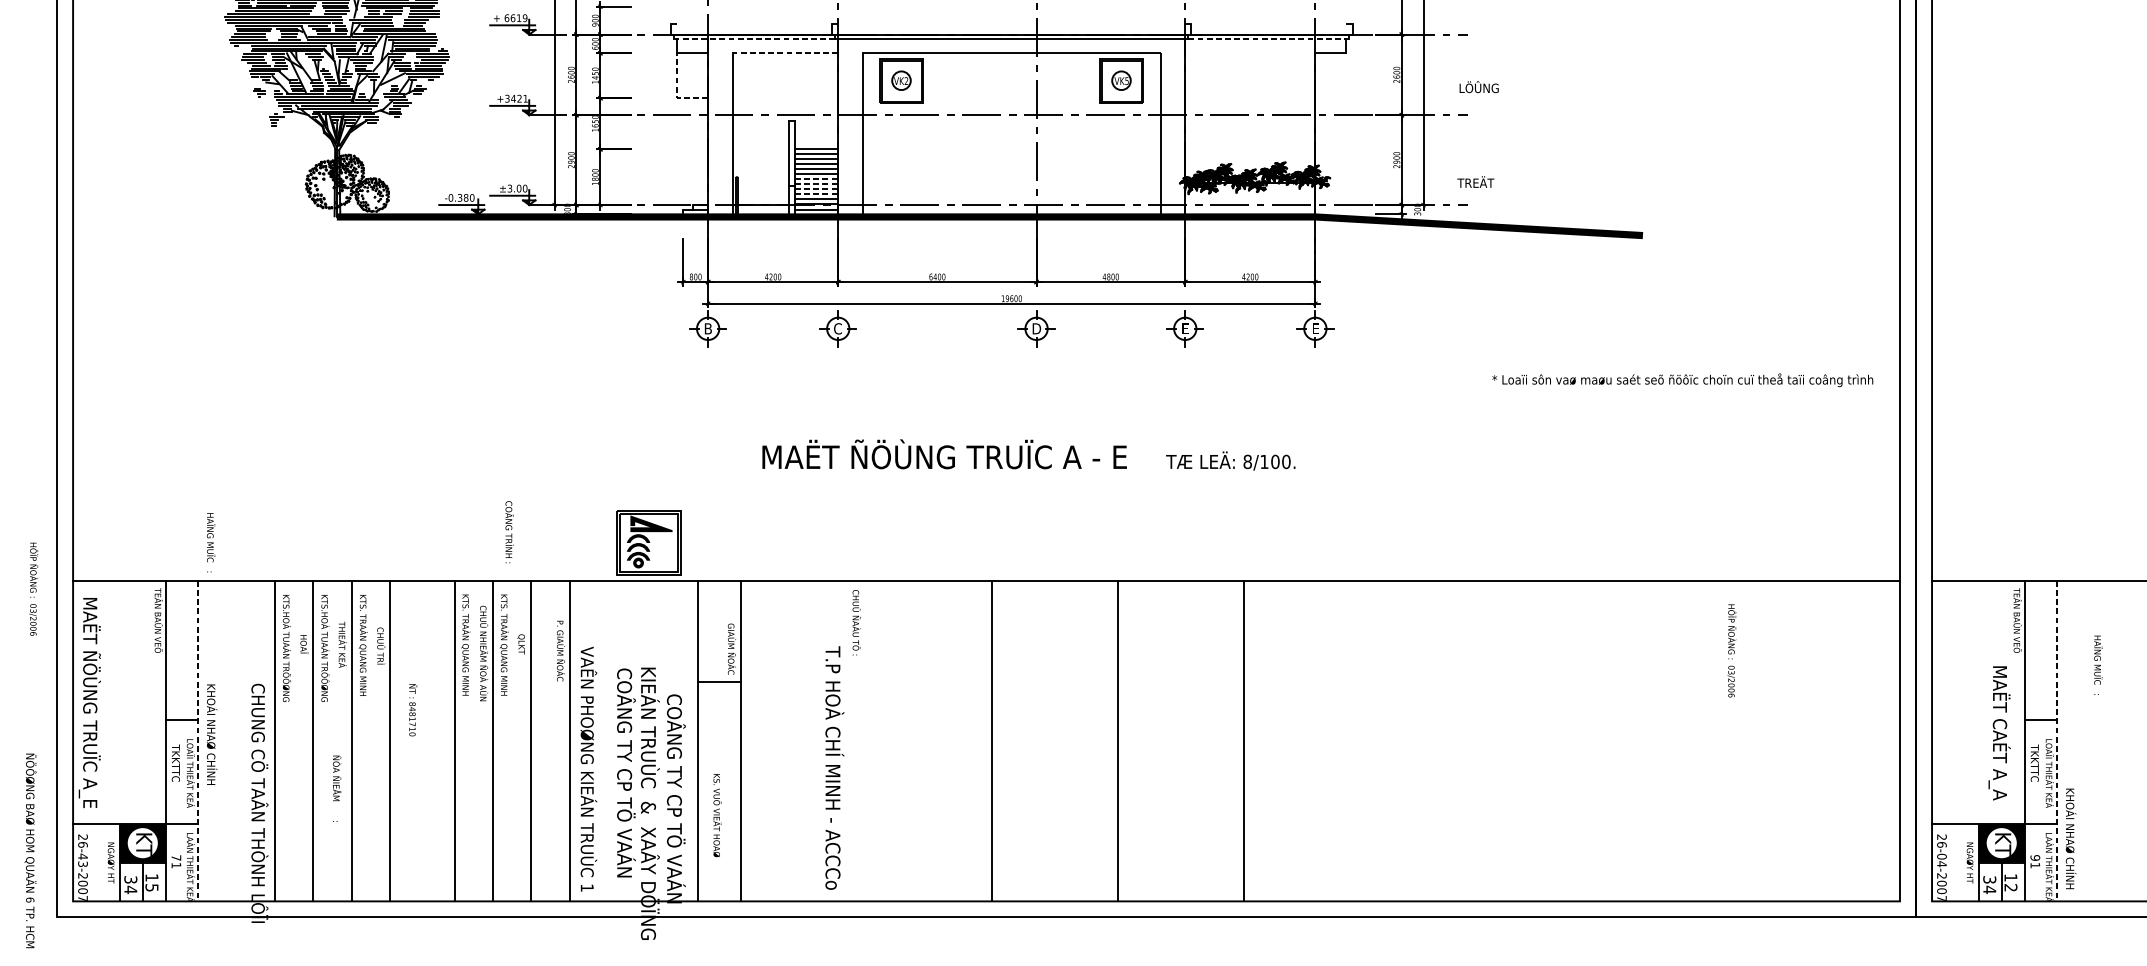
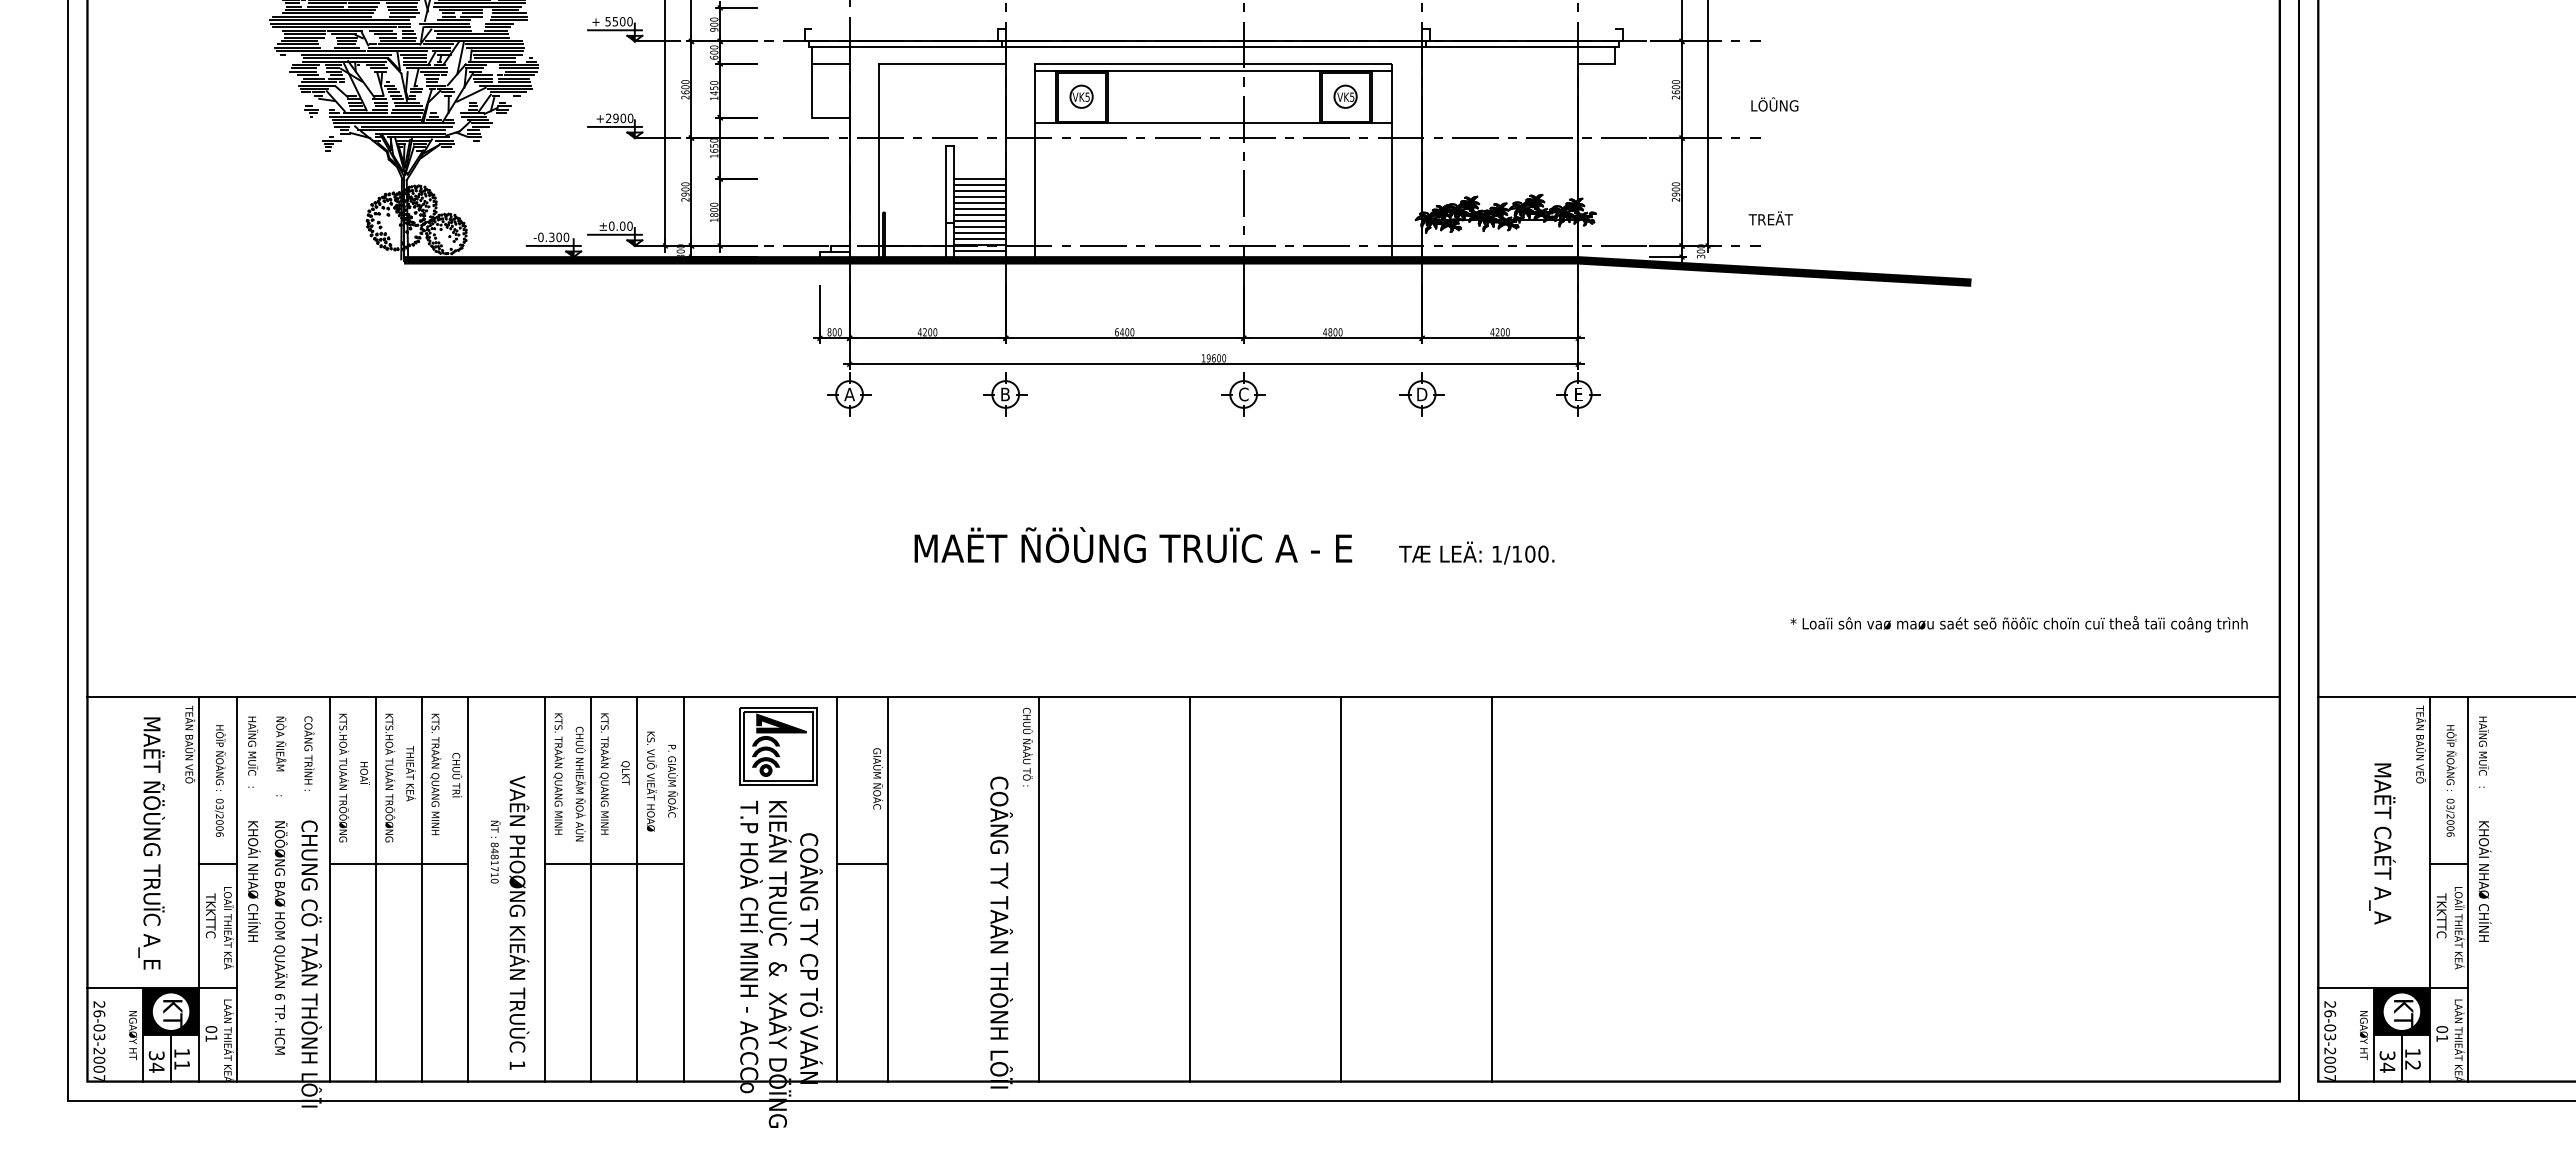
text: (515, 18) -> (618, 21), 6619 -> 5500
line: (756, 39) -> (907, 47), dashed -> solid
line: (1267, 39) -> (1520, 47), dashed -> solid
line: (785, 53) -> (942, 63), dashed -> solid
line: (1011, 59) -> (1213, 71), added
text: (906, 80) -> (1087, 96), VK2 -> VK5
line: (677, 91) -> (812, 109), dashed -> solid
text: (516, 98) -> (619, 118), +3421 -> +2900
line: (1011, 103) -> (1213, 123), added
line: (817, 179) -> (980, 215), dashed -> solid
line: (817, 184) -> (980, 221), dashed -> solid
text: (509, 188) -> (611, 225), ±3.00 -> ±0.00
line: (817, 189) -> (980, 227), dashed -> solid
line: (817, 194) -> (980, 233), dashed -> solid
text: (465, 198) -> (558, 237), -0.380 -> -0.300
text: (708, 328) -> (849, 394), B -> A
text: (838, 328) -> (1005, 394), C -> B
text: (1037, 328) -> (1244, 394), D -> C
text: (1185, 328) -> (1422, 394), E -> D
text: (1682, 380) -> (2018, 624), moved
text: (1248, 461) -> (1497, 553), 8/100. -> 1/100.
text: (509, 532) -> (309, 753), moved
text: (211, 542) -> (253, 751), moved
part: (648, 542) -> (778, 746), moved
text: (33, 588) -> (220, 780), moved
text: (1731, 650) -> (2450, 780), moved
text: (2098, 664) -> (2483, 751), moved
line: (718, 682) -> (862, 863), moved
text: (89, 702) -> (151, 843), moved
line: (332, 719) -> (398, 863), added
line: (512, 719) -> (614, 863), added
text: (1999, 732) -> (2382, 843), moved
line: (866, 740) -> (1039, 888), added
line: (198, 741) -> (237, 889), dashed -> solid
line: (2057, 741) -> (2468, 889), dashed -> solid
text: (588, 768) -> (519, 922), moved
text: (834, 776) -> (1001, 931), T.P HOÀ CHÍ MINH - ACCCo -> COÂNG TY TAÂN THÒNH LÔÏI
text: (337, 788) -> (281, 756), moved
text: (626, 788) -> (751, 946), COÂNG TY CP TÖ VAÁN -> T.P HOÀ CHÍ MINH - ACCCo
text: (717, 815) -> (651, 781), moved
text: (2070, 838) -> (2484, 881), moved
text: (30, 850) -> (280, 937), moved
text: (83, 856) -> (99, 1027), 26-43-2007 -> 26-03-2007
text: (176, 857) -> (211, 1029), 71 -> 01
text: (2034, 857) -> (2441, 1029), 91 -> 01
text: (1942, 863) -> (2330, 1036), 26-04-2007 -> 26-03-2007
text: (151, 887) -> (181, 1064), 15 -> 11

